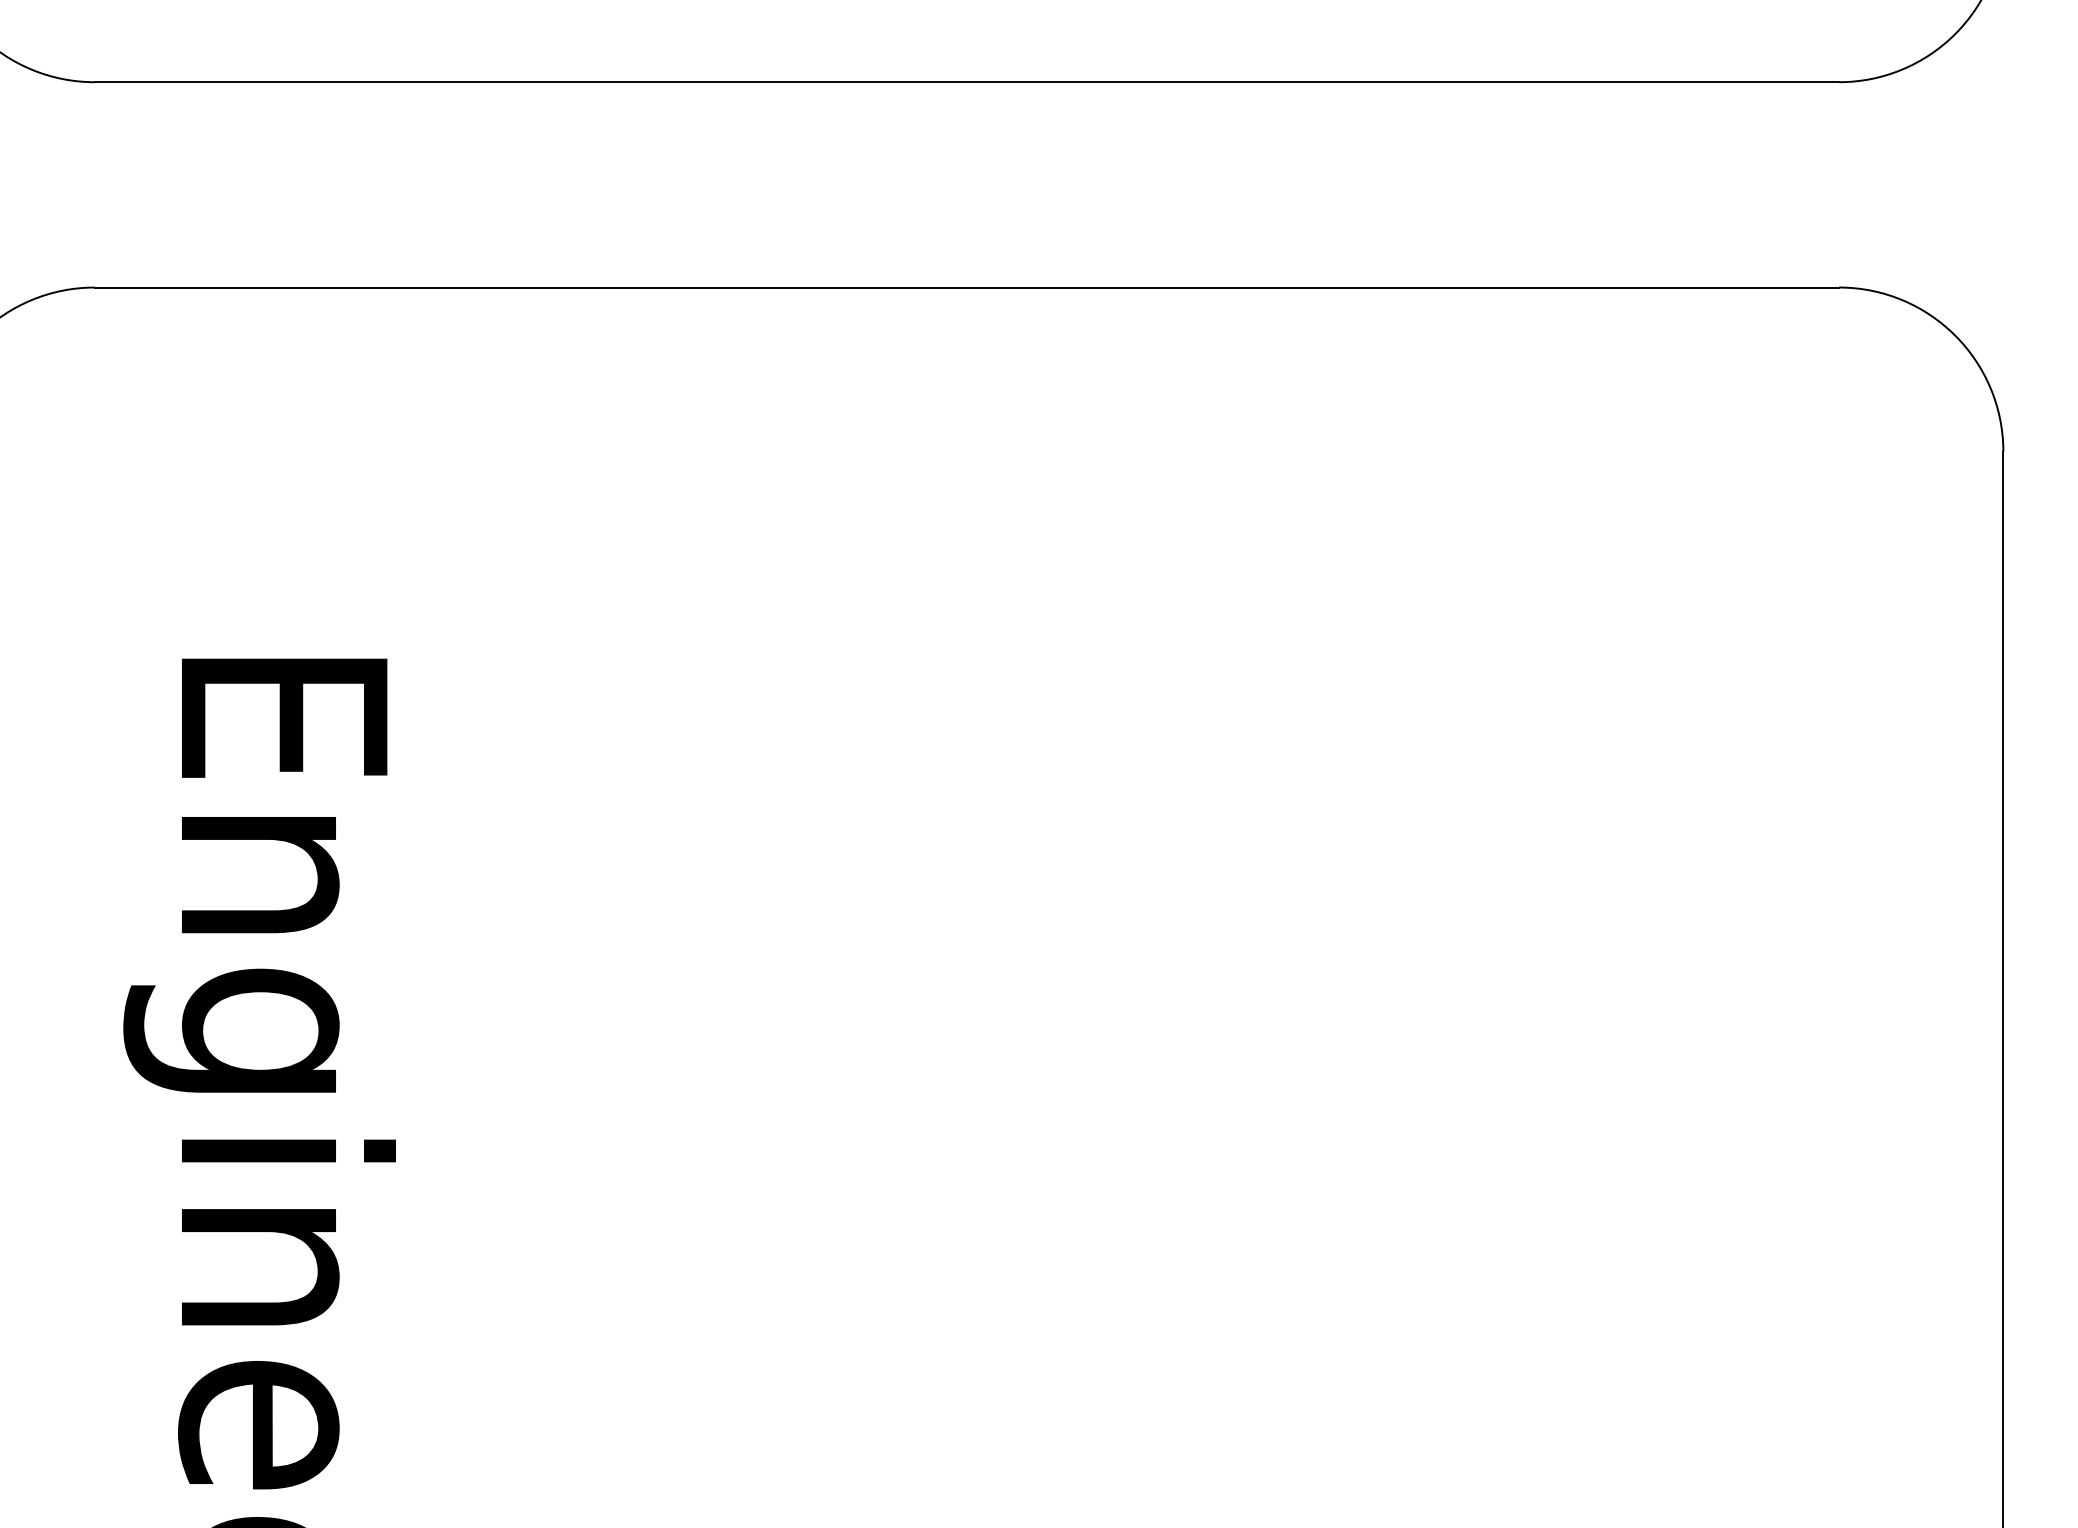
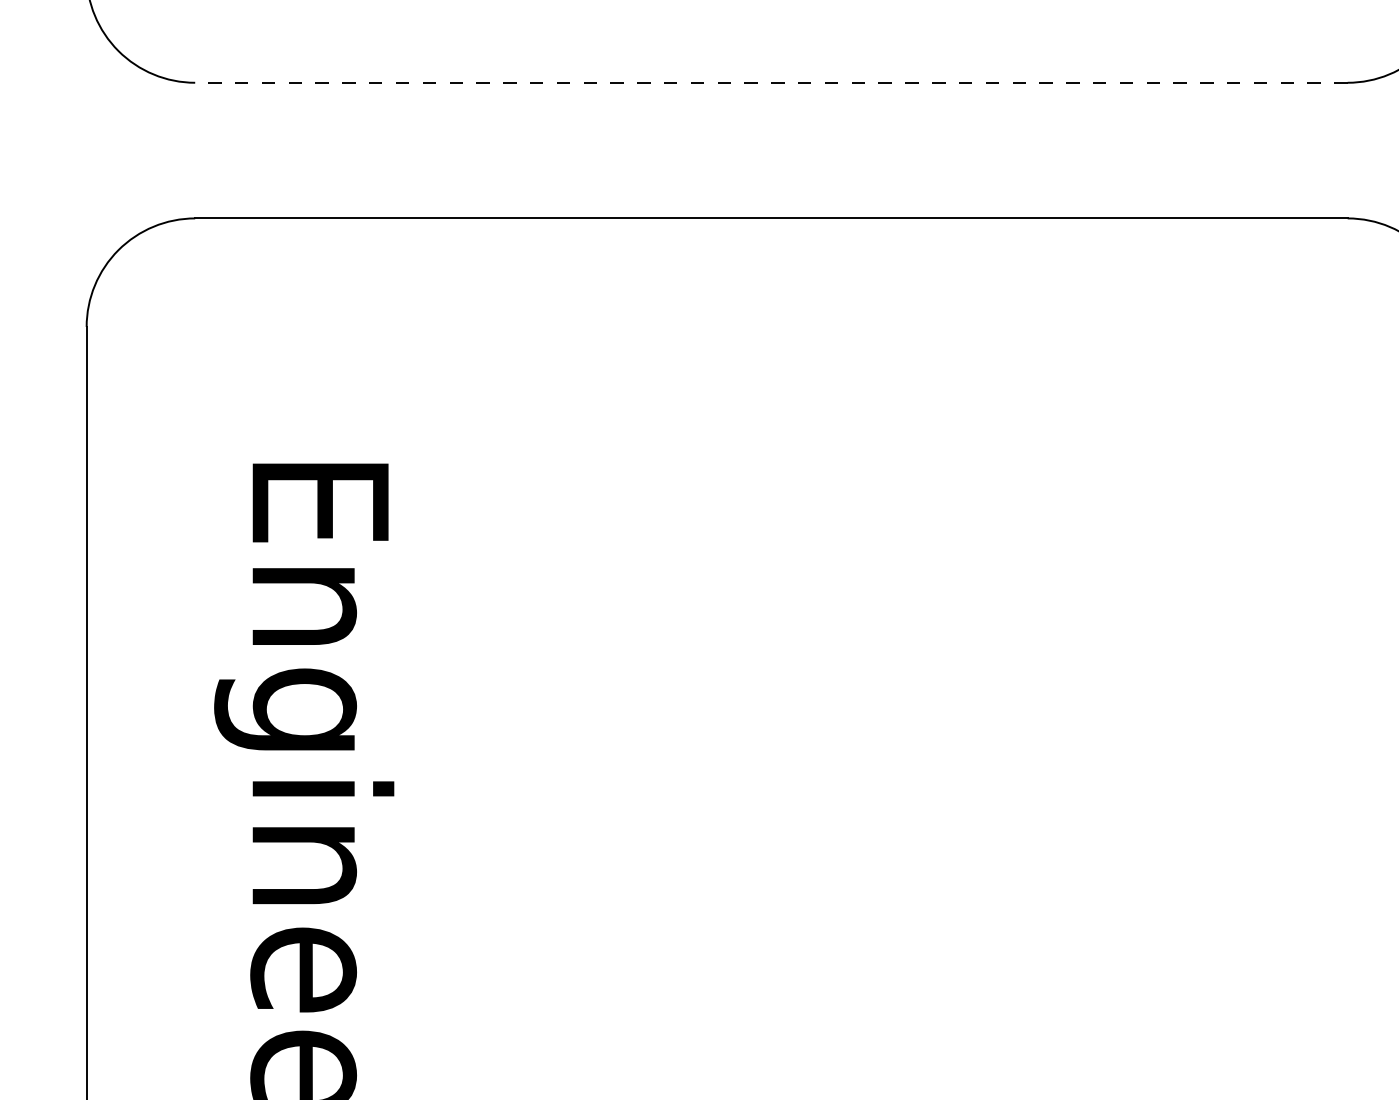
line: (965, 81) -> (770, 82), solid -> dashed

